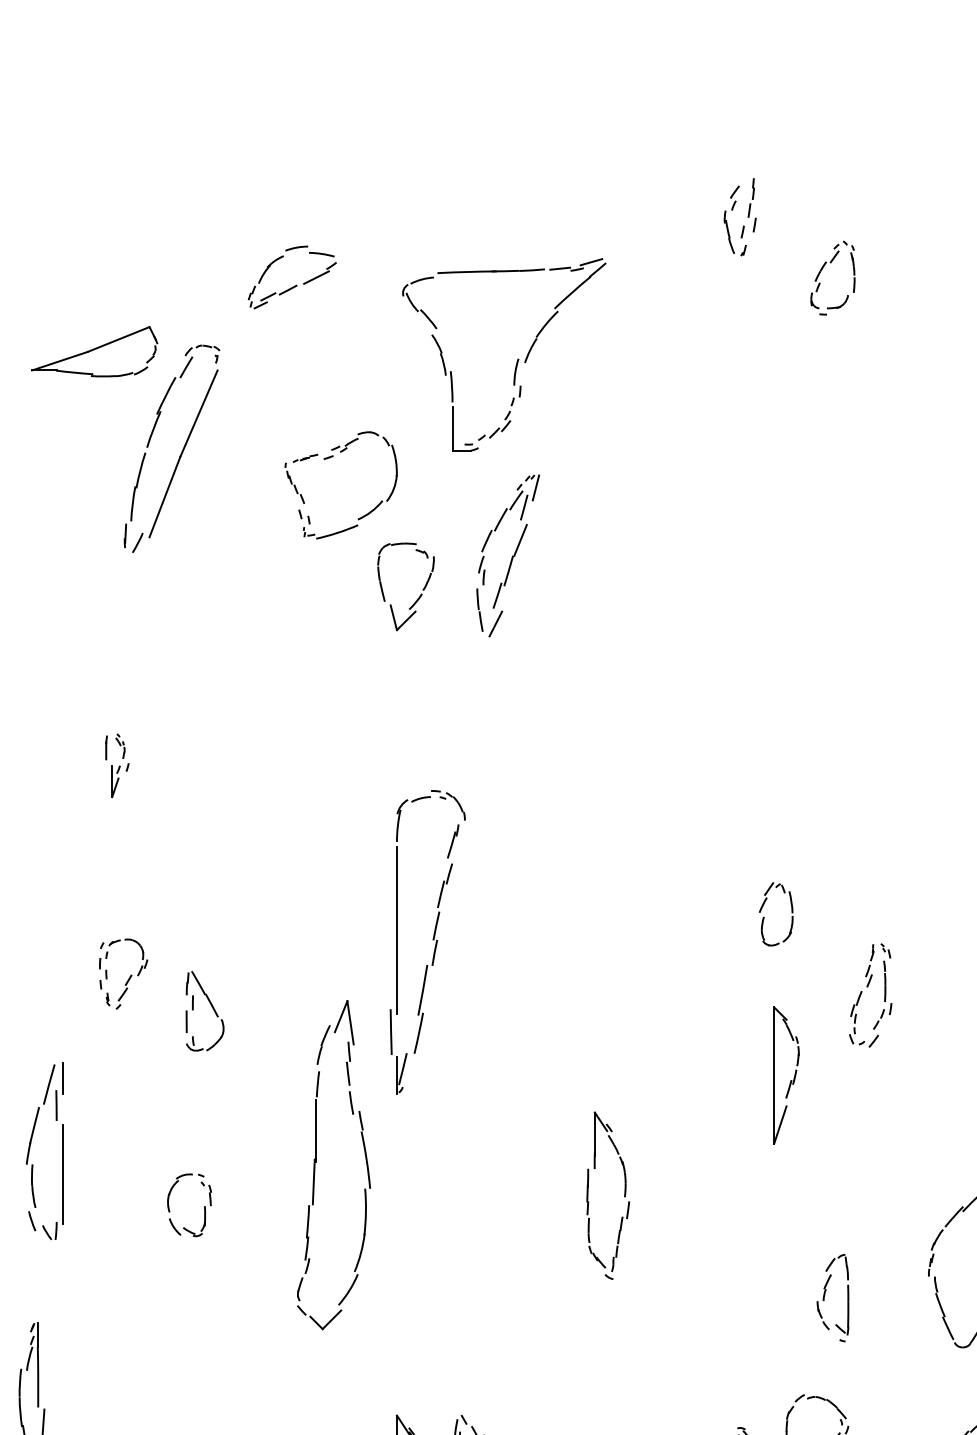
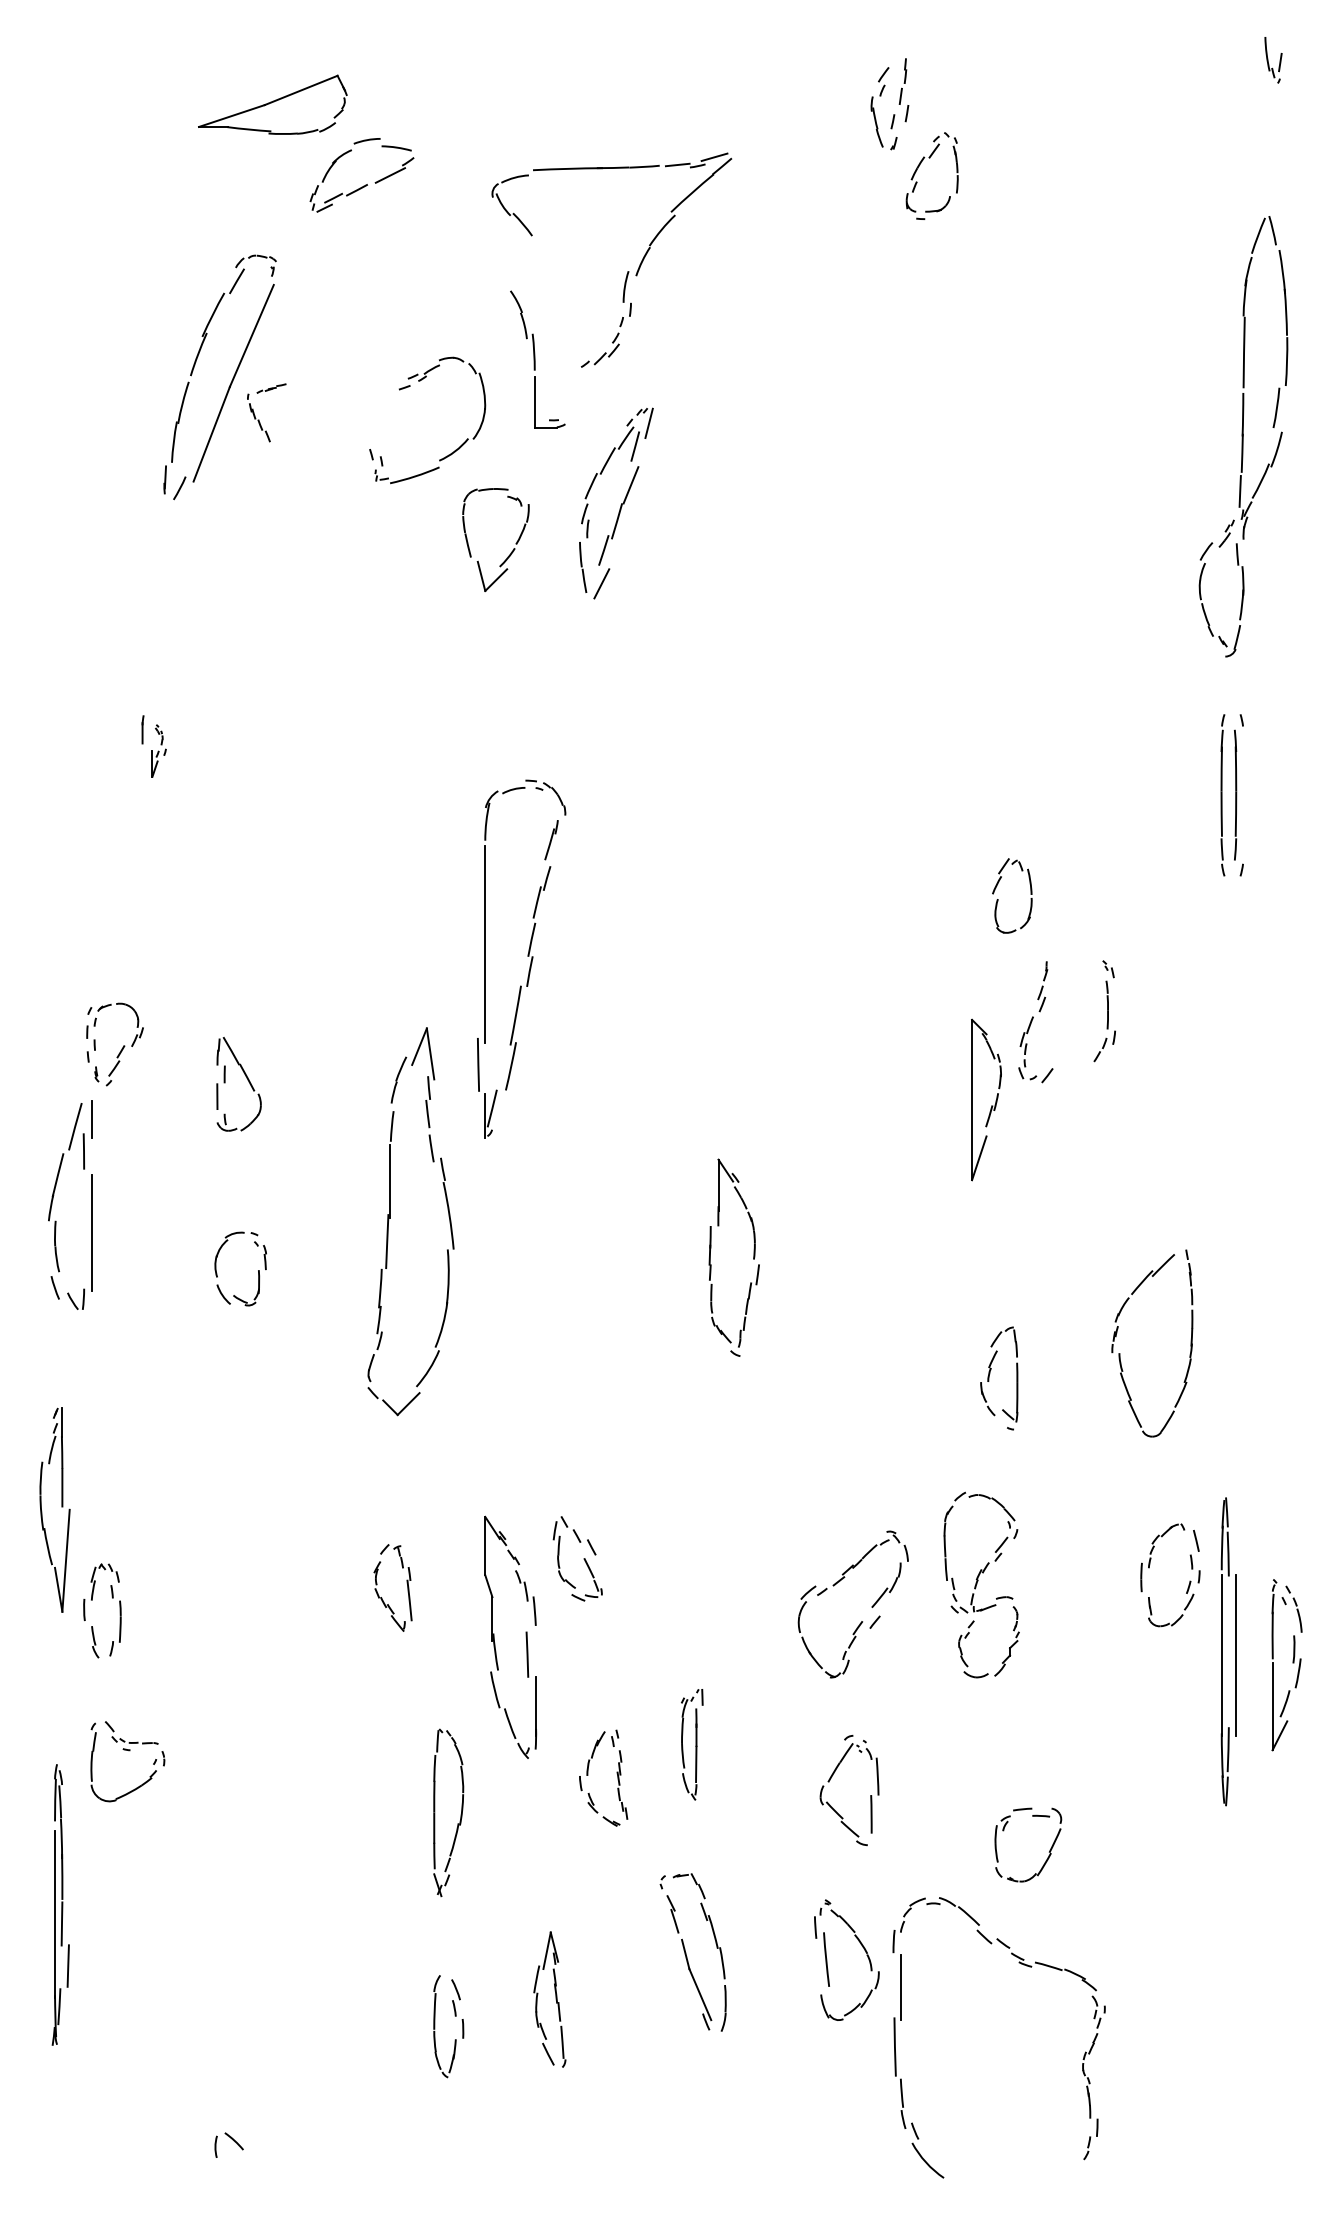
part: (821, 271) -> (918, 168), moved
part: (94, 351) -> (272, 104), moved
part: (454, 392) -> (537, 359), moved
part: (295, 484) -> (259, 419), moved
part: (119, 765) -> (158, 750), size x0.7
part: (764, 917) -> (998, 899), moved
part: (129, 977) -> (121, 1048), moved
part: (882, 986) -> (1104, 1011), moved
part: (212, 1008) -> (247, 1080), moved
part: (790, 1080) -> (991, 1105), moved

